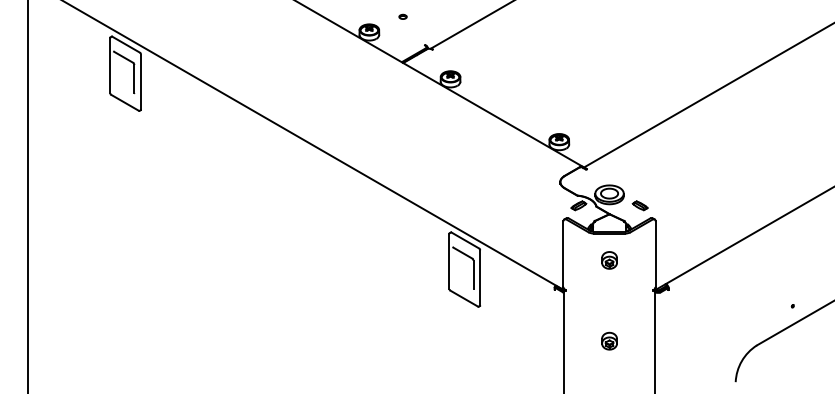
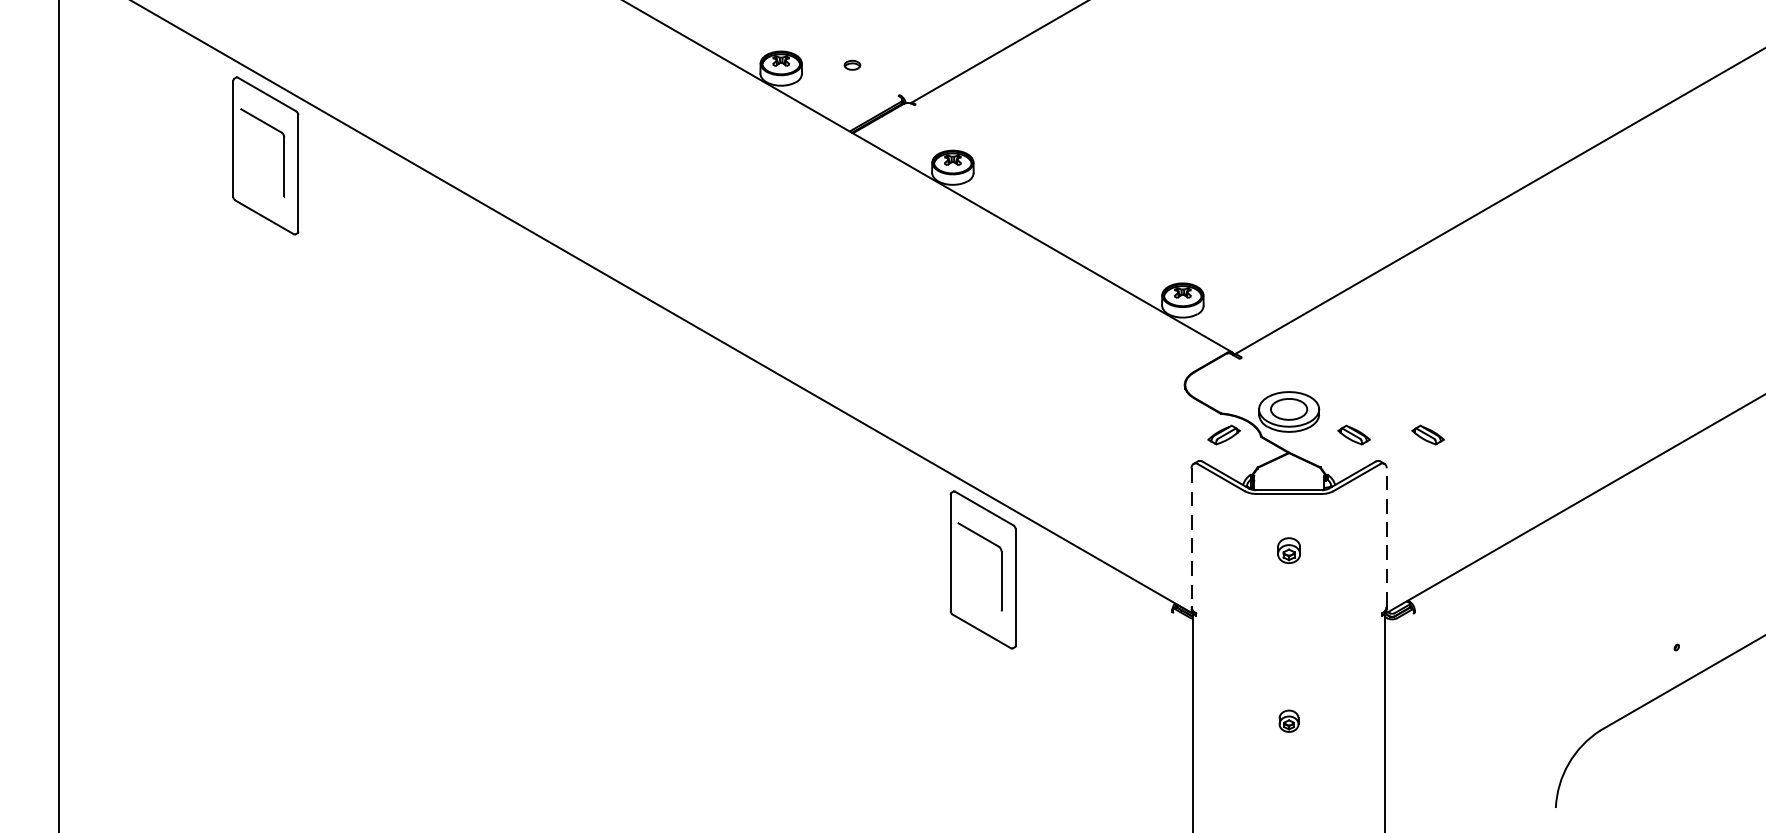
part: (402, 16) -> (851, 64), moved
part: (674, 205) -> (1426, 434), added
line: (563, 254) -> (1191, 538), solid -> dashed
line: (655, 254) -> (1386, 538), solid -> dashed
part: (609, 260) -> (1288, 550), size x0.7
part: (609, 340) -> (1288, 719), size x0.6

